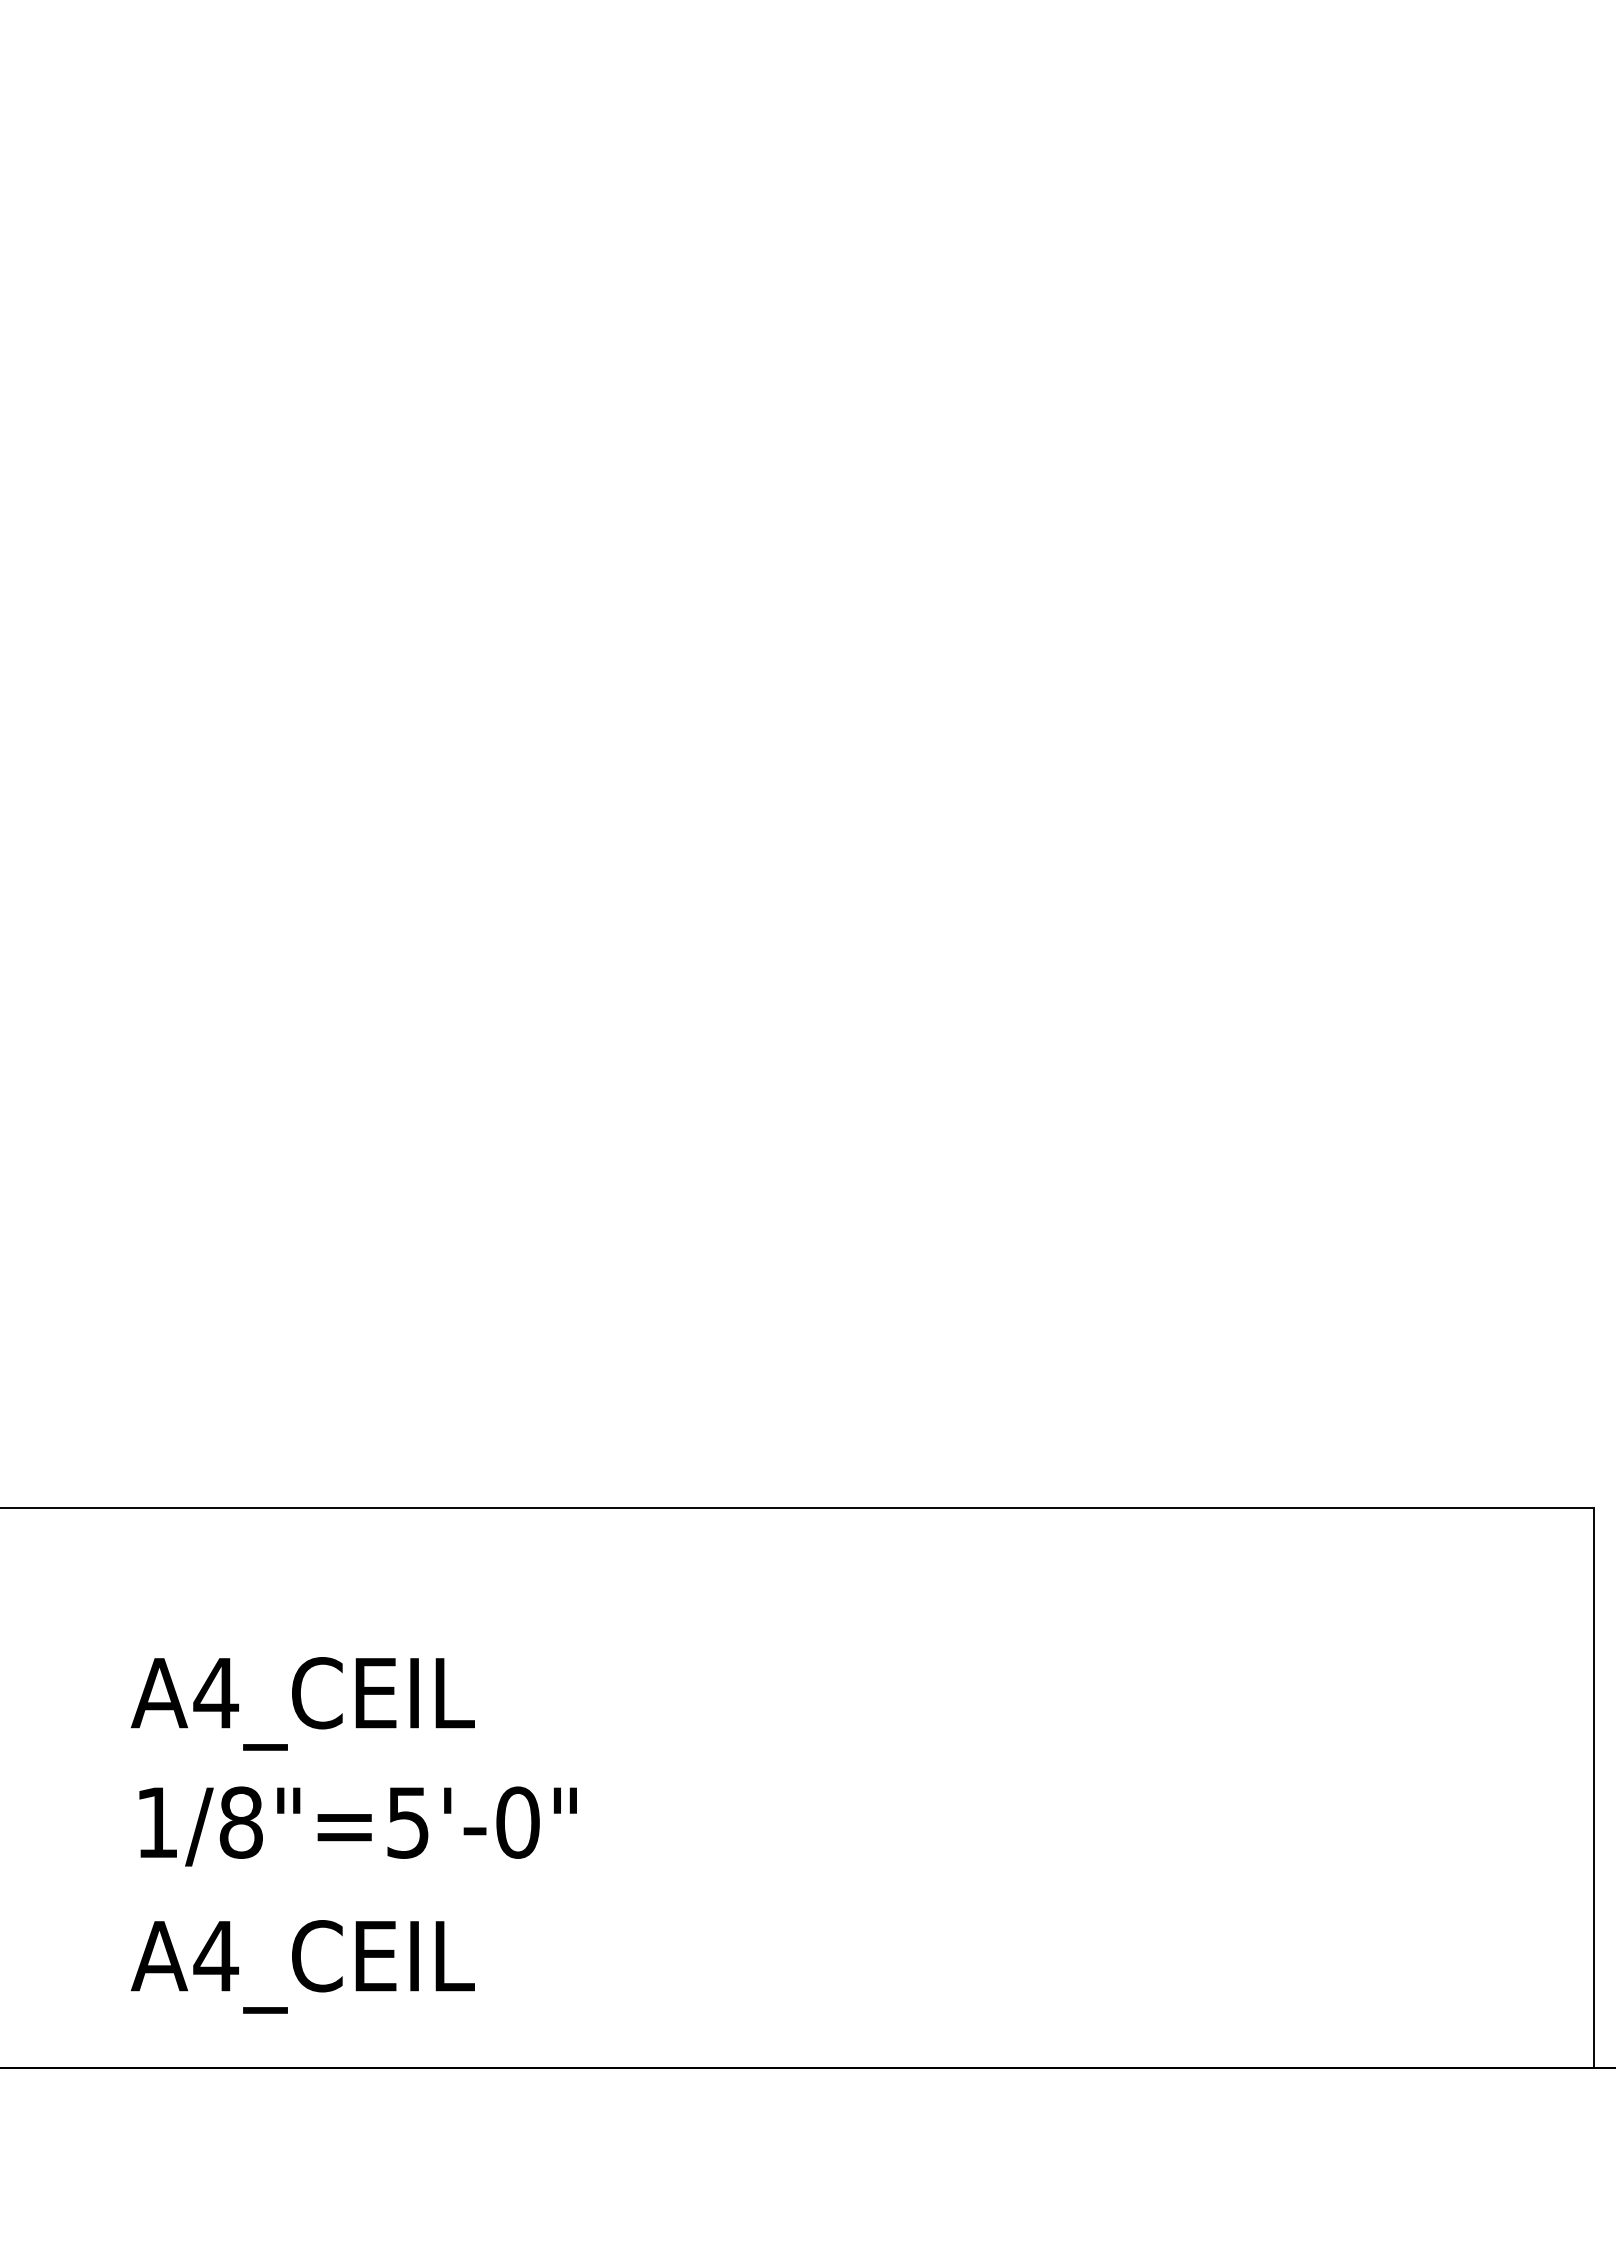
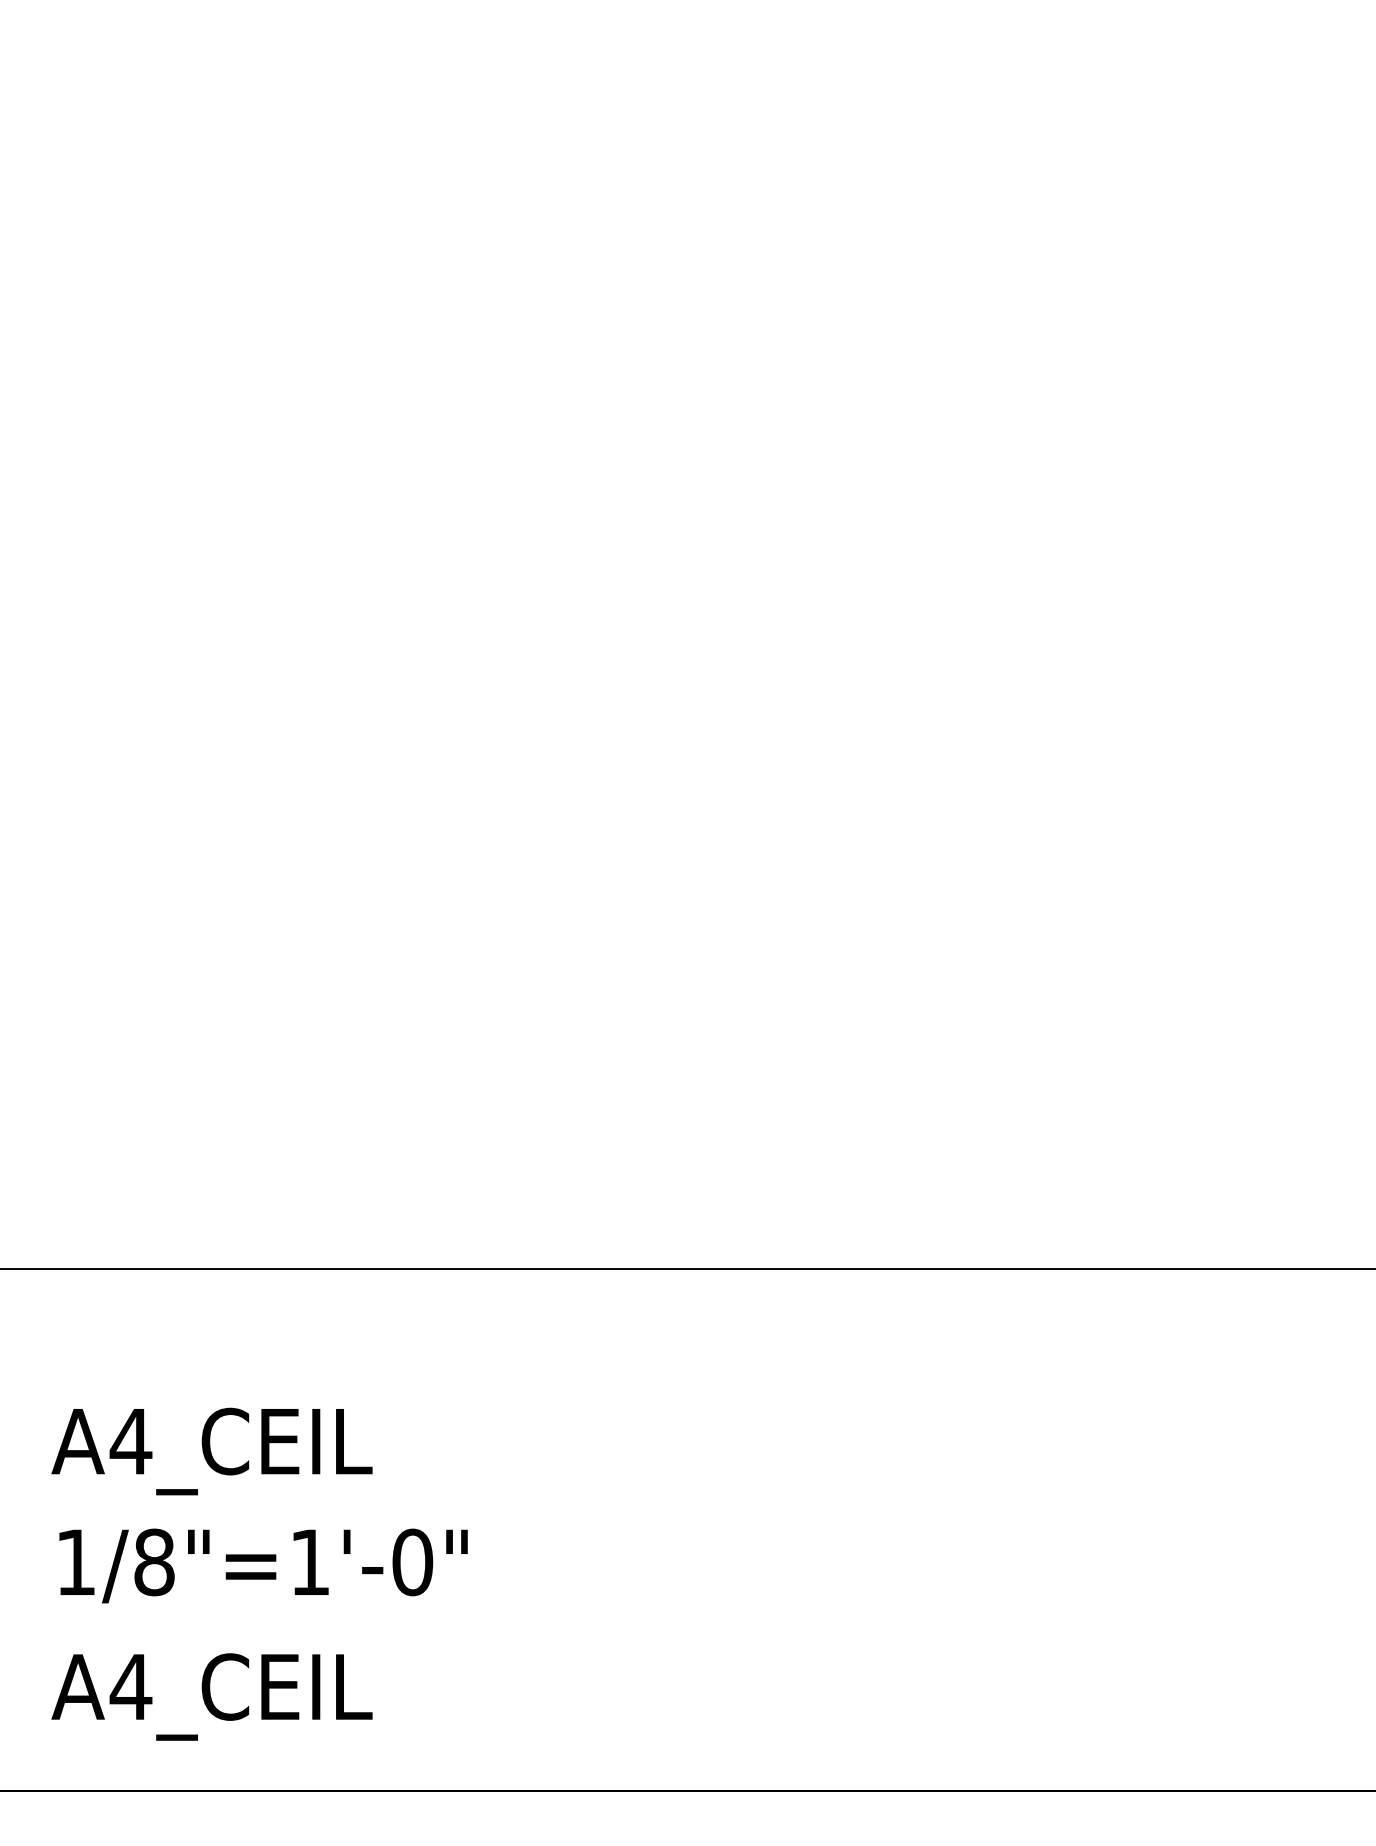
text: (407, 1822) -> (309, 1562), 1/8"=5'-0" -> 1/8"=1'-0"

